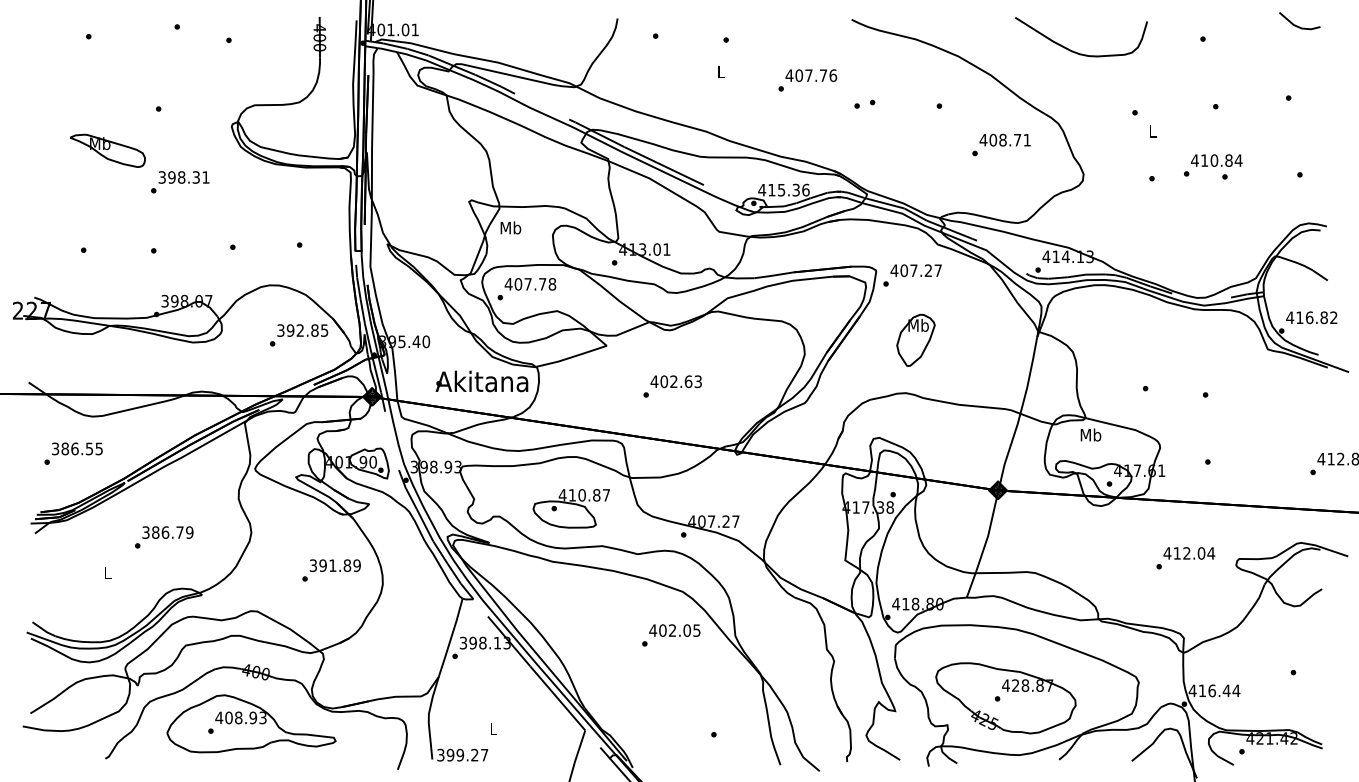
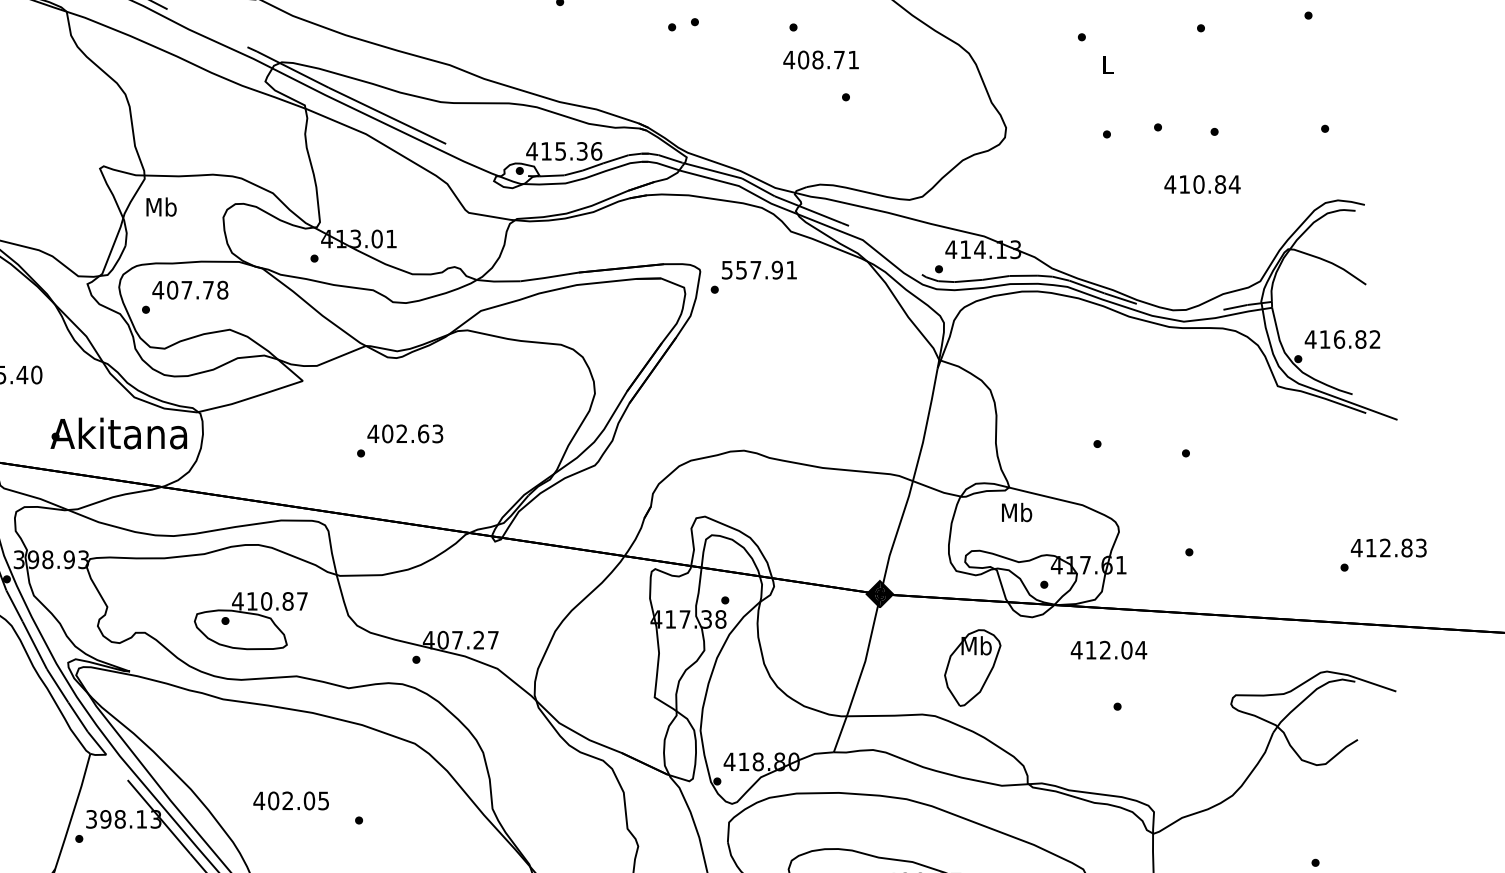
text: (1004, 139) -> (820, 58), moved
text: (1216, 160) -> (1202, 184), moved
text: (915, 270) -> (758, 269), 407.27 -> 557.91
part: (915, 339) -> (972, 666), moved
text: (1189, 553) -> (1109, 650), moved
text: (674, 630) -> (290, 800), moved

